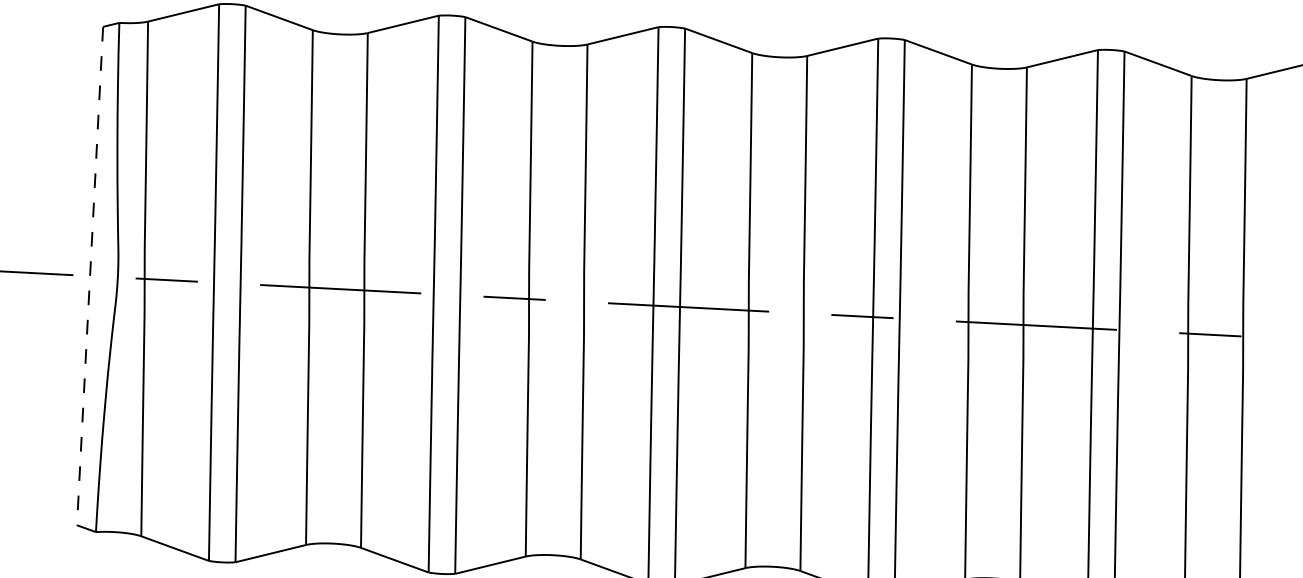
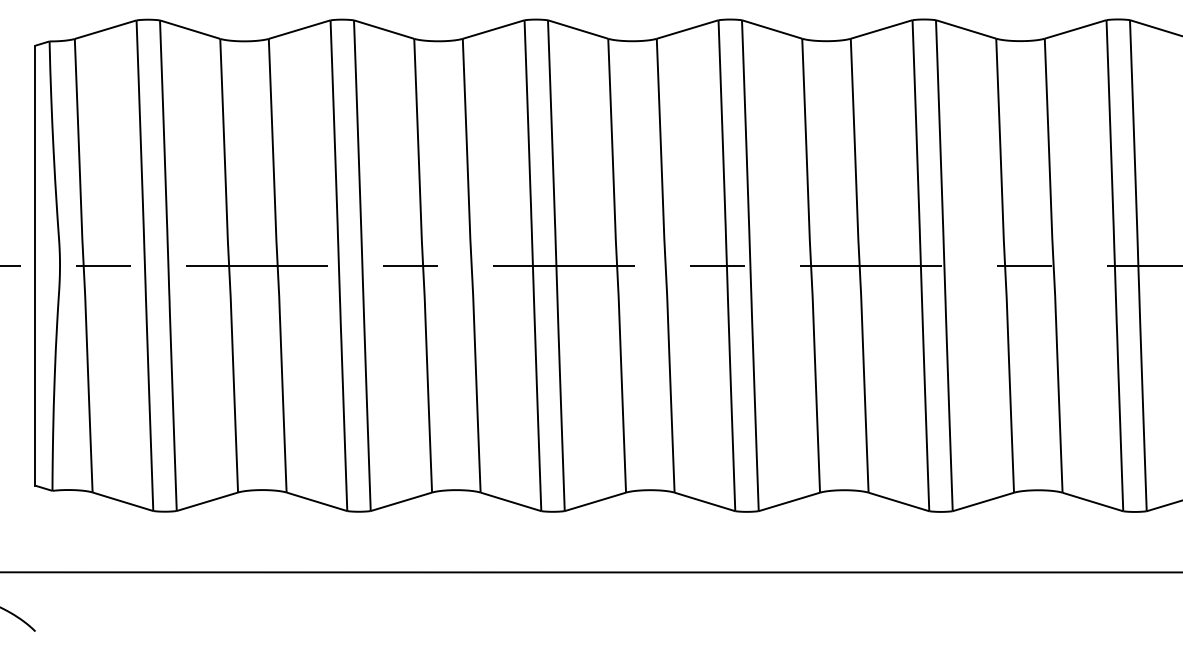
line: (90, 276) -> (35, 266), dashed -> solid

